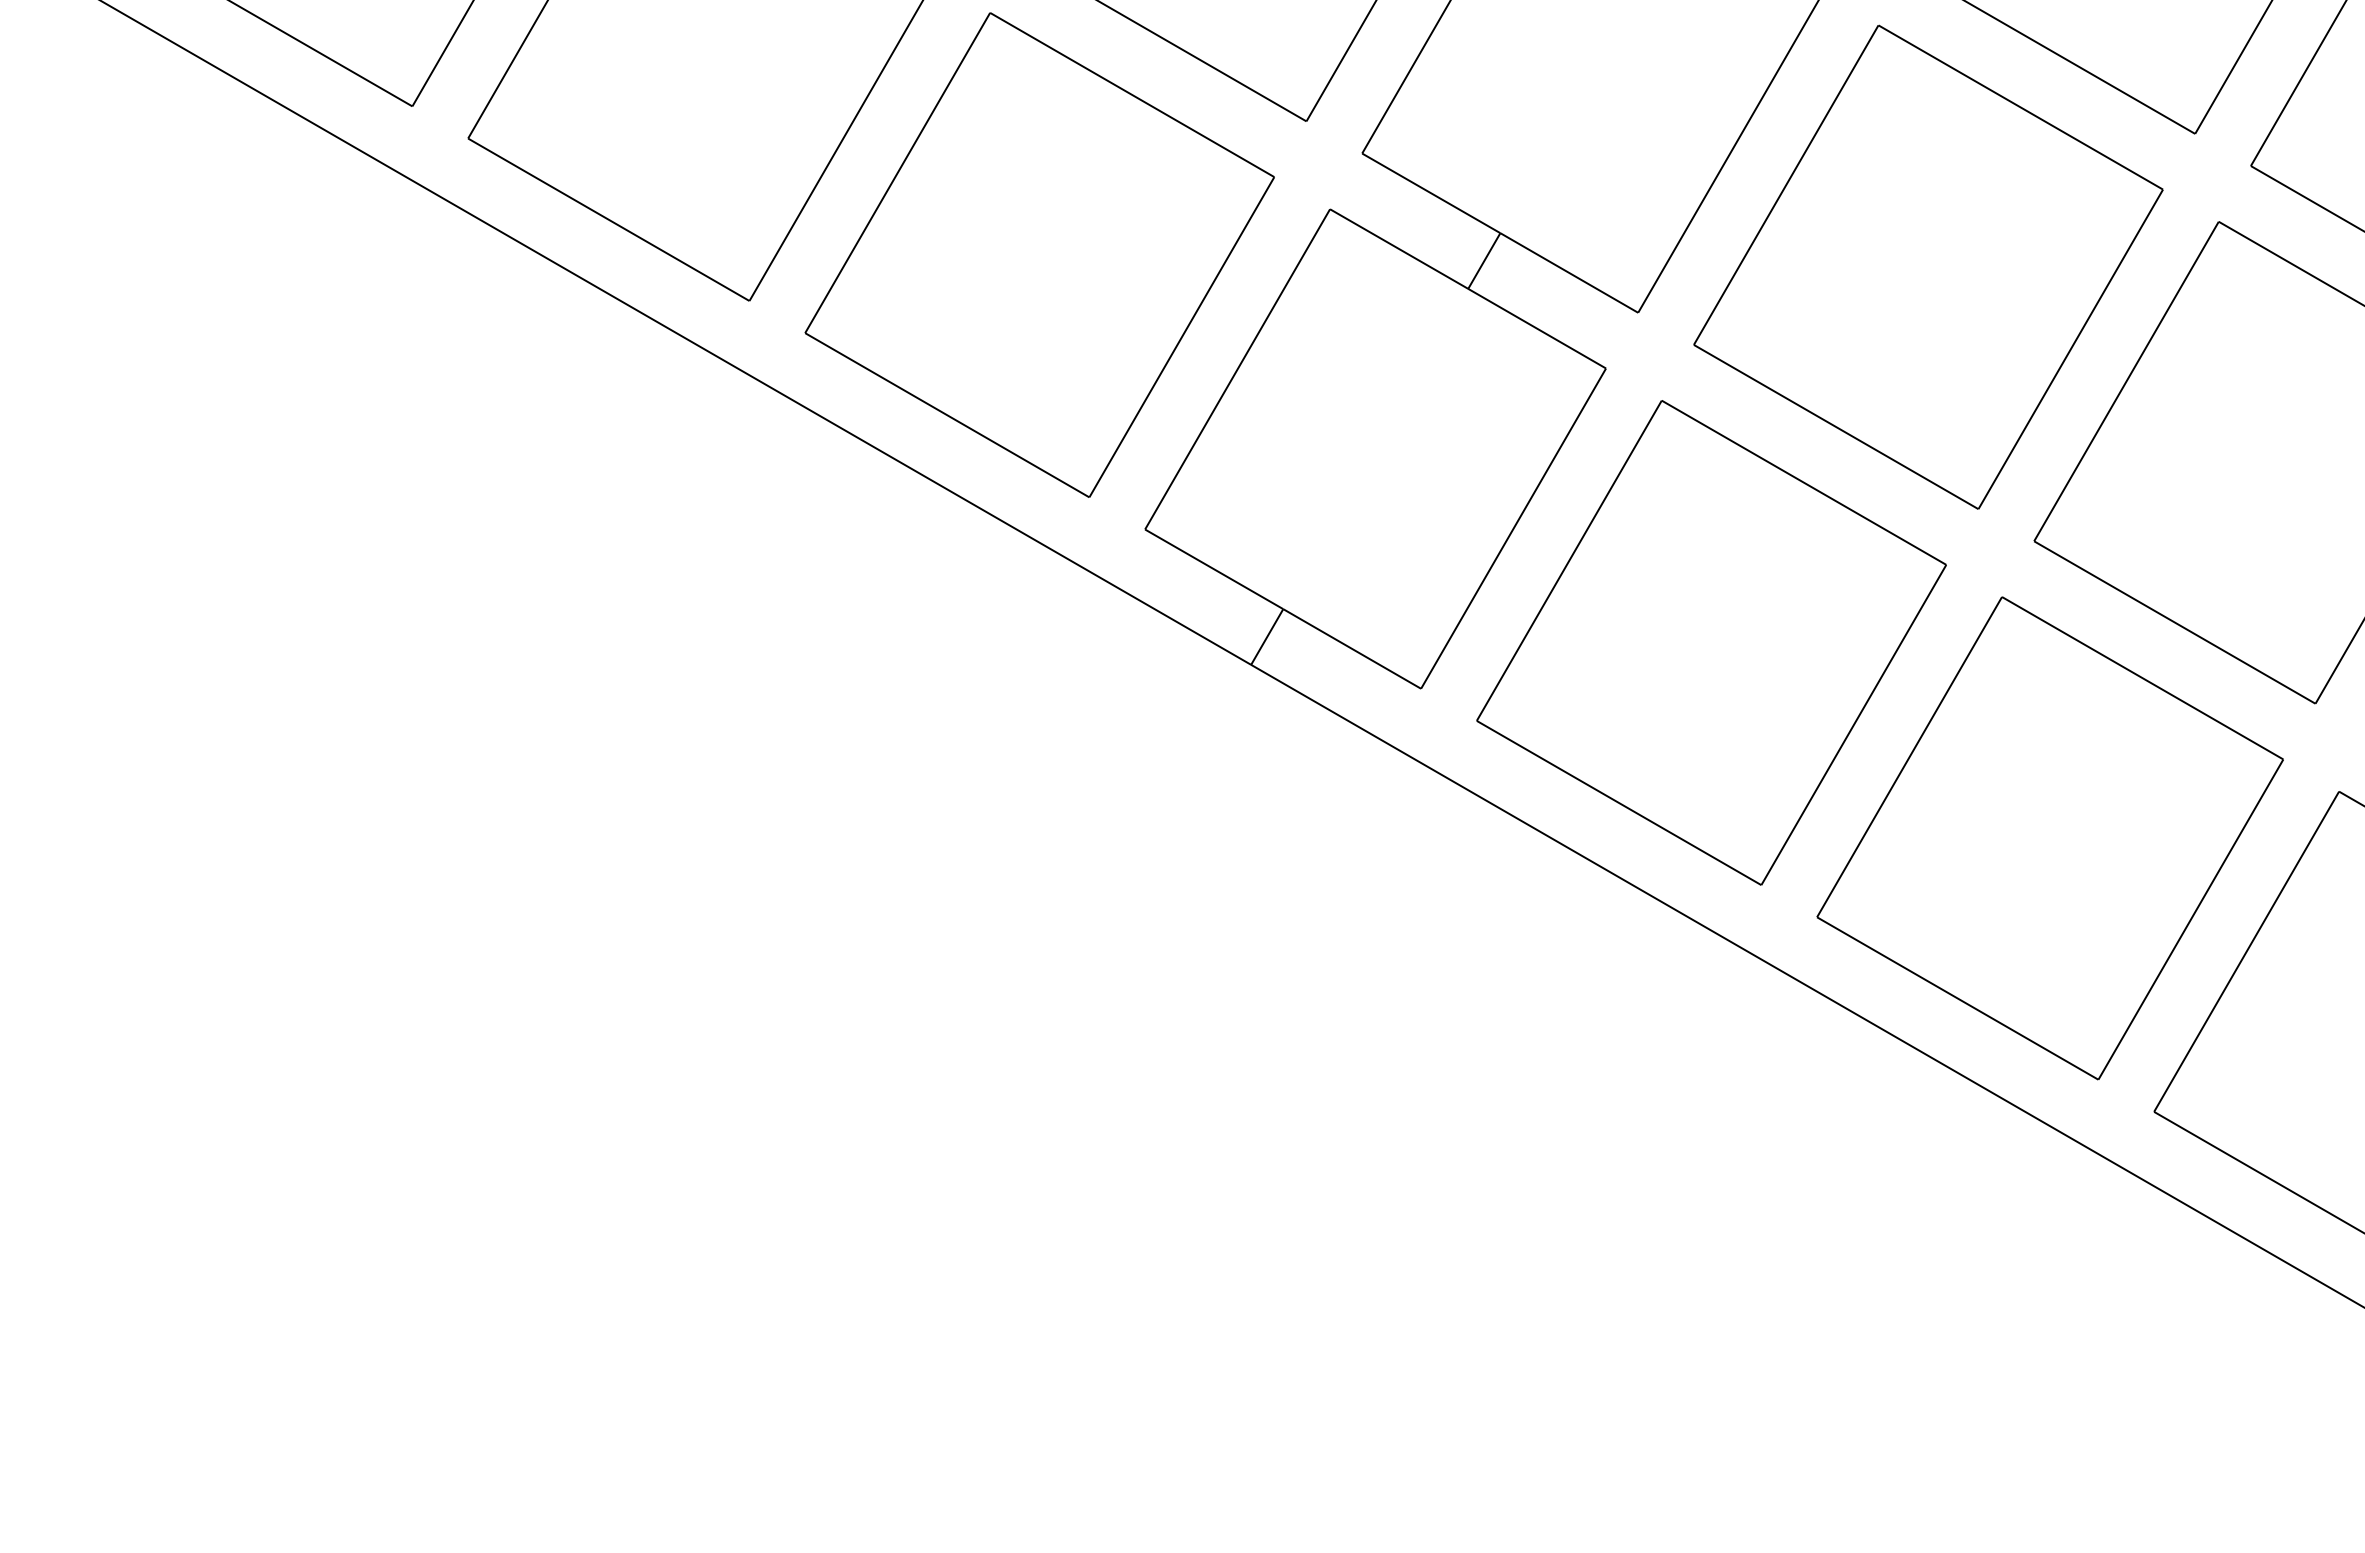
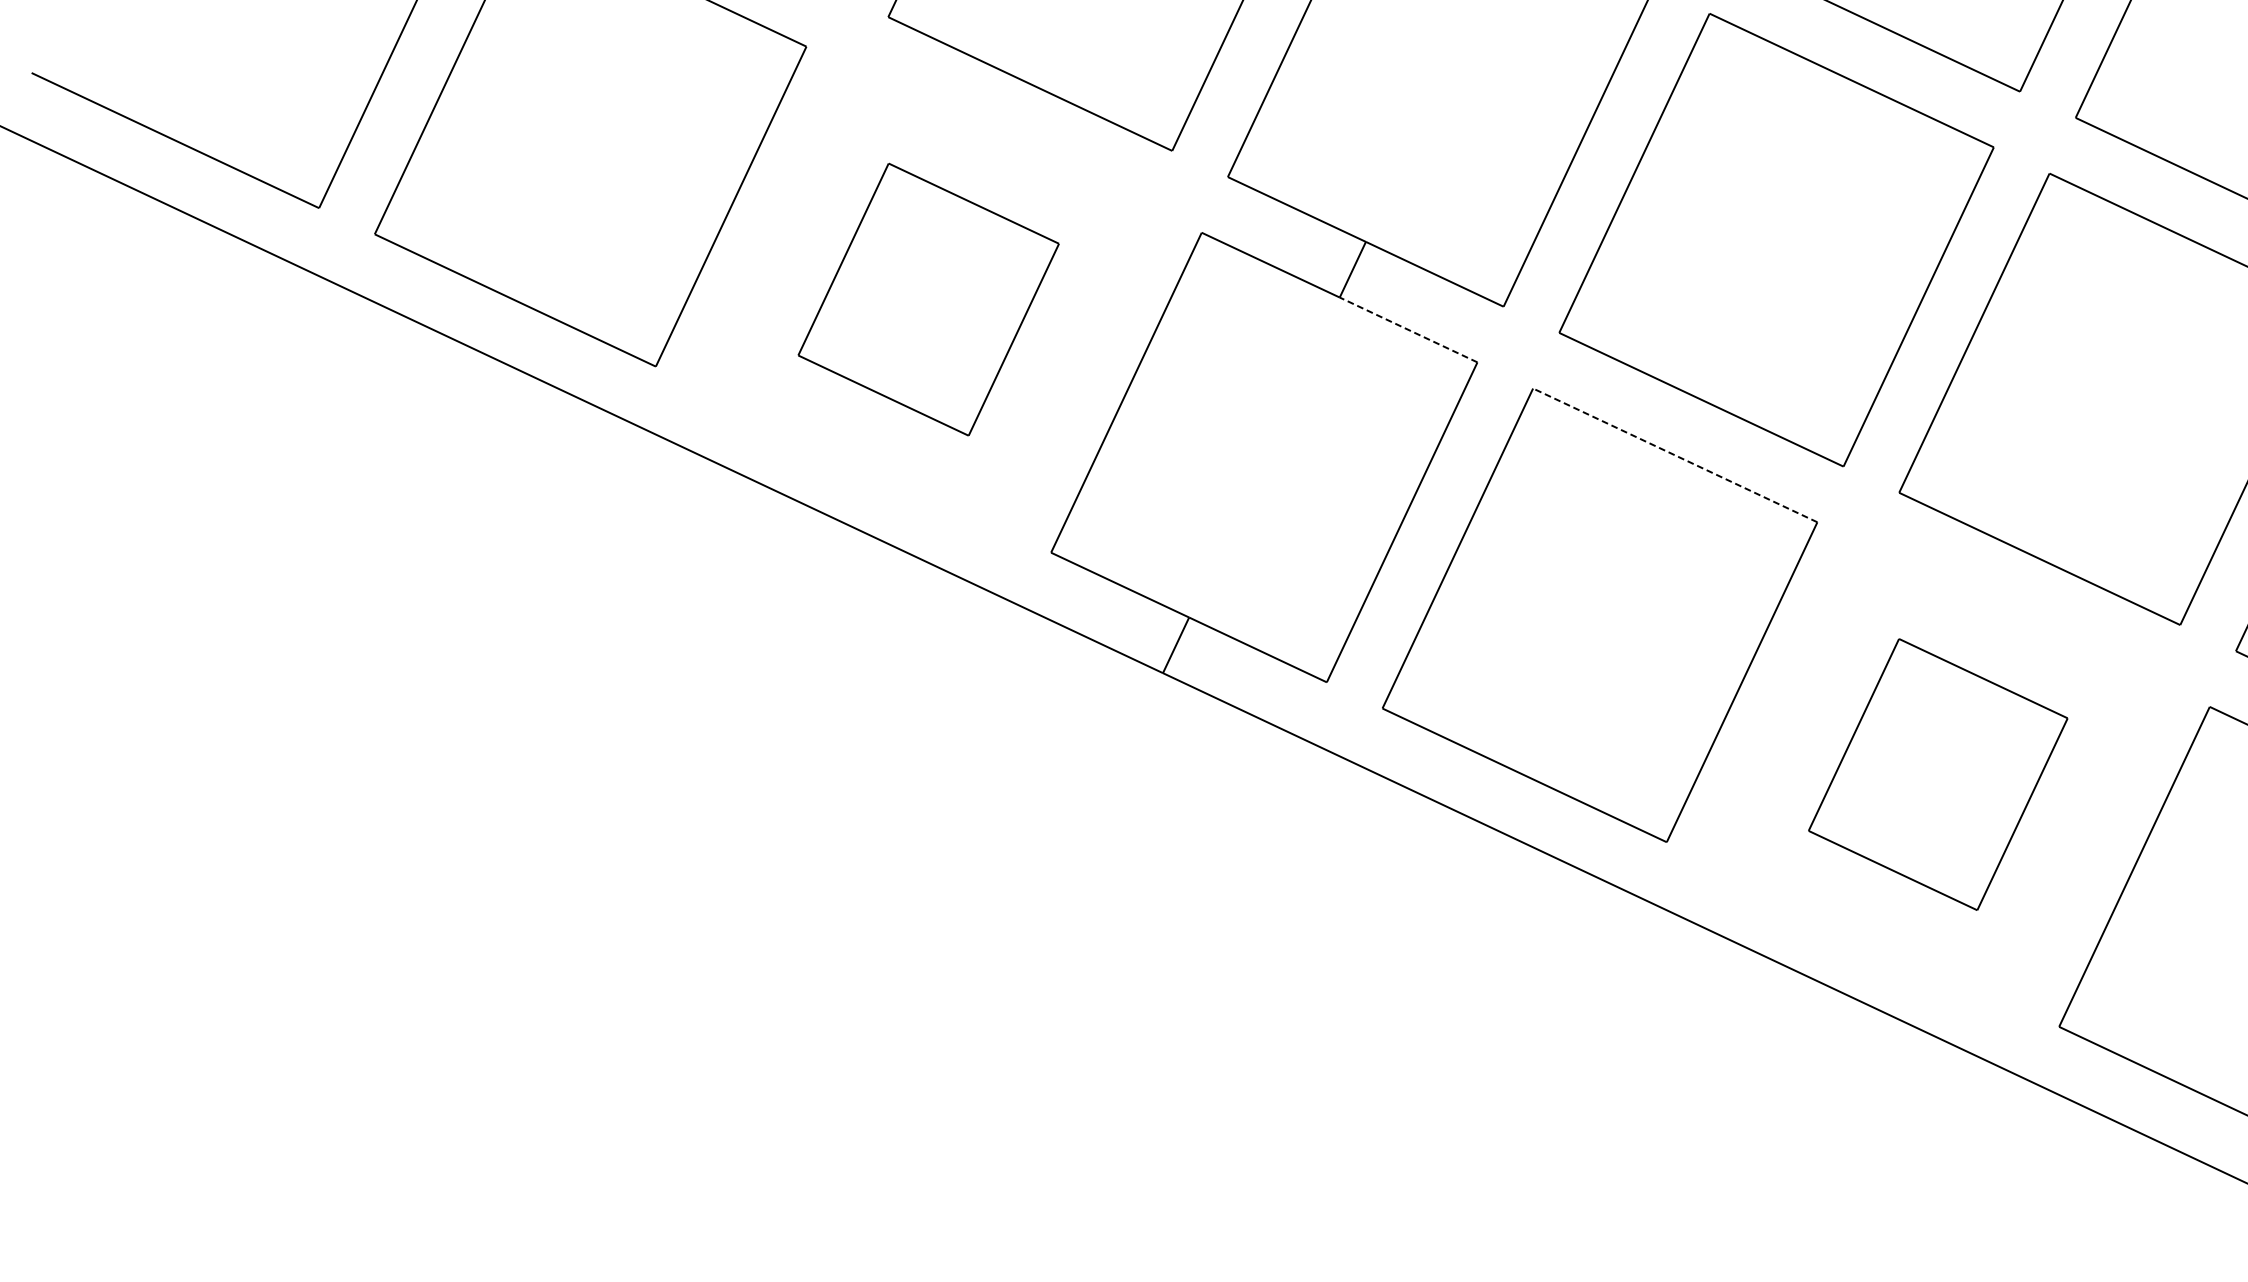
part: (1039, 254) -> (928, 299), size x0.6
line: (1537, 328) -> (1408, 329), solid -> dashed
line: (1803, 482) -> (1674, 455), solid -> dashed
part: (2049, 838) -> (1937, 774), size x0.6

